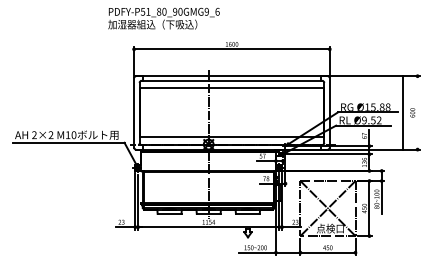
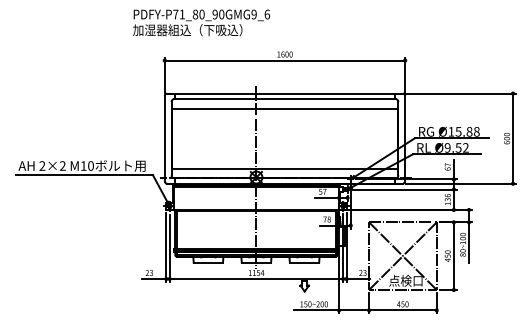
text: (142, 11) -> (175, 14), PDFY-P51_80_90GMG9_6 -> PDFY-P71_80_90GMG9_6
line: (403, 112) -> (513, 138), moved

